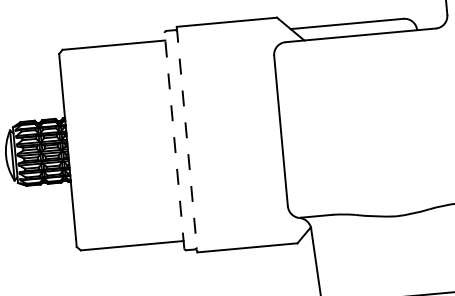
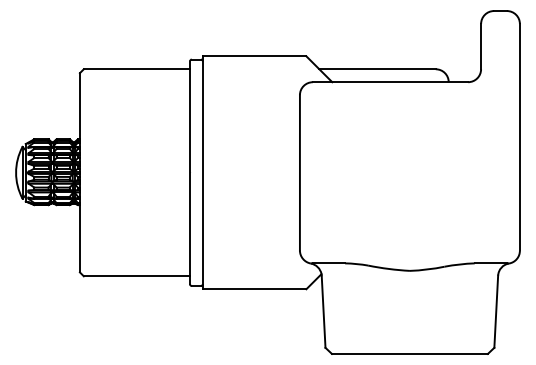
line: (174, 140) -> (189, 172), dashed -> solid
line: (186, 140) -> (202, 173), dashed -> solid

